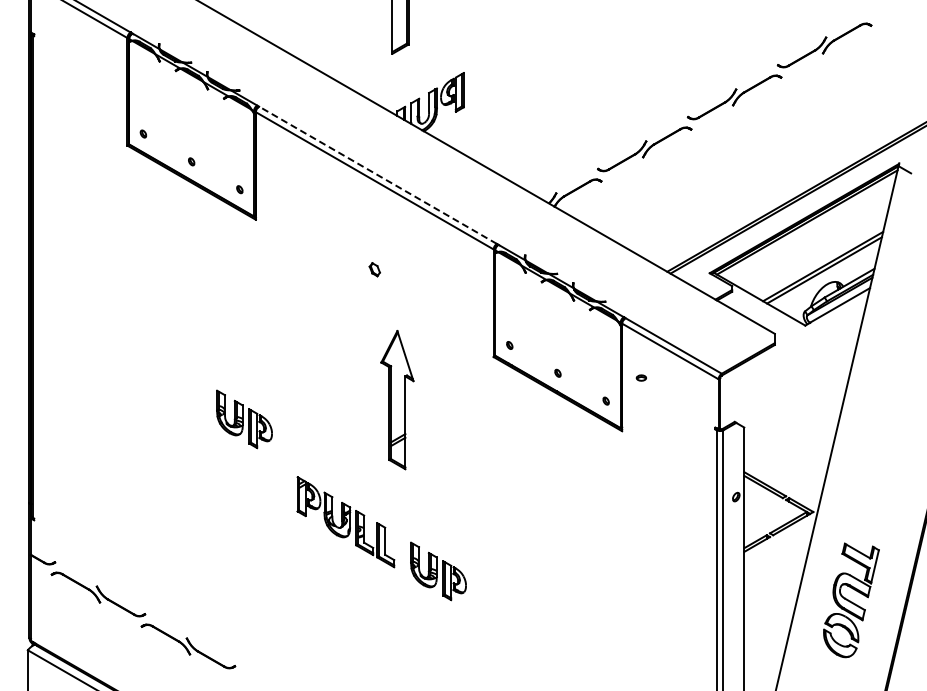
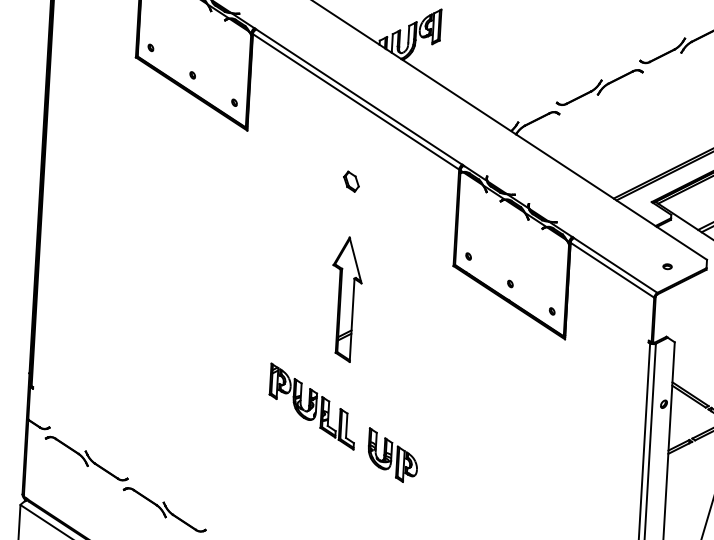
line: (377, 175) -> (358, 97), dashed -> solid
part: (374, 269) -> (351, 181), size x1.67
part: (640, 377) -> (666, 266), moved
part: (397, 400) -> (346, 299), moved
part: (244, 419) -> (226, 309), removed

